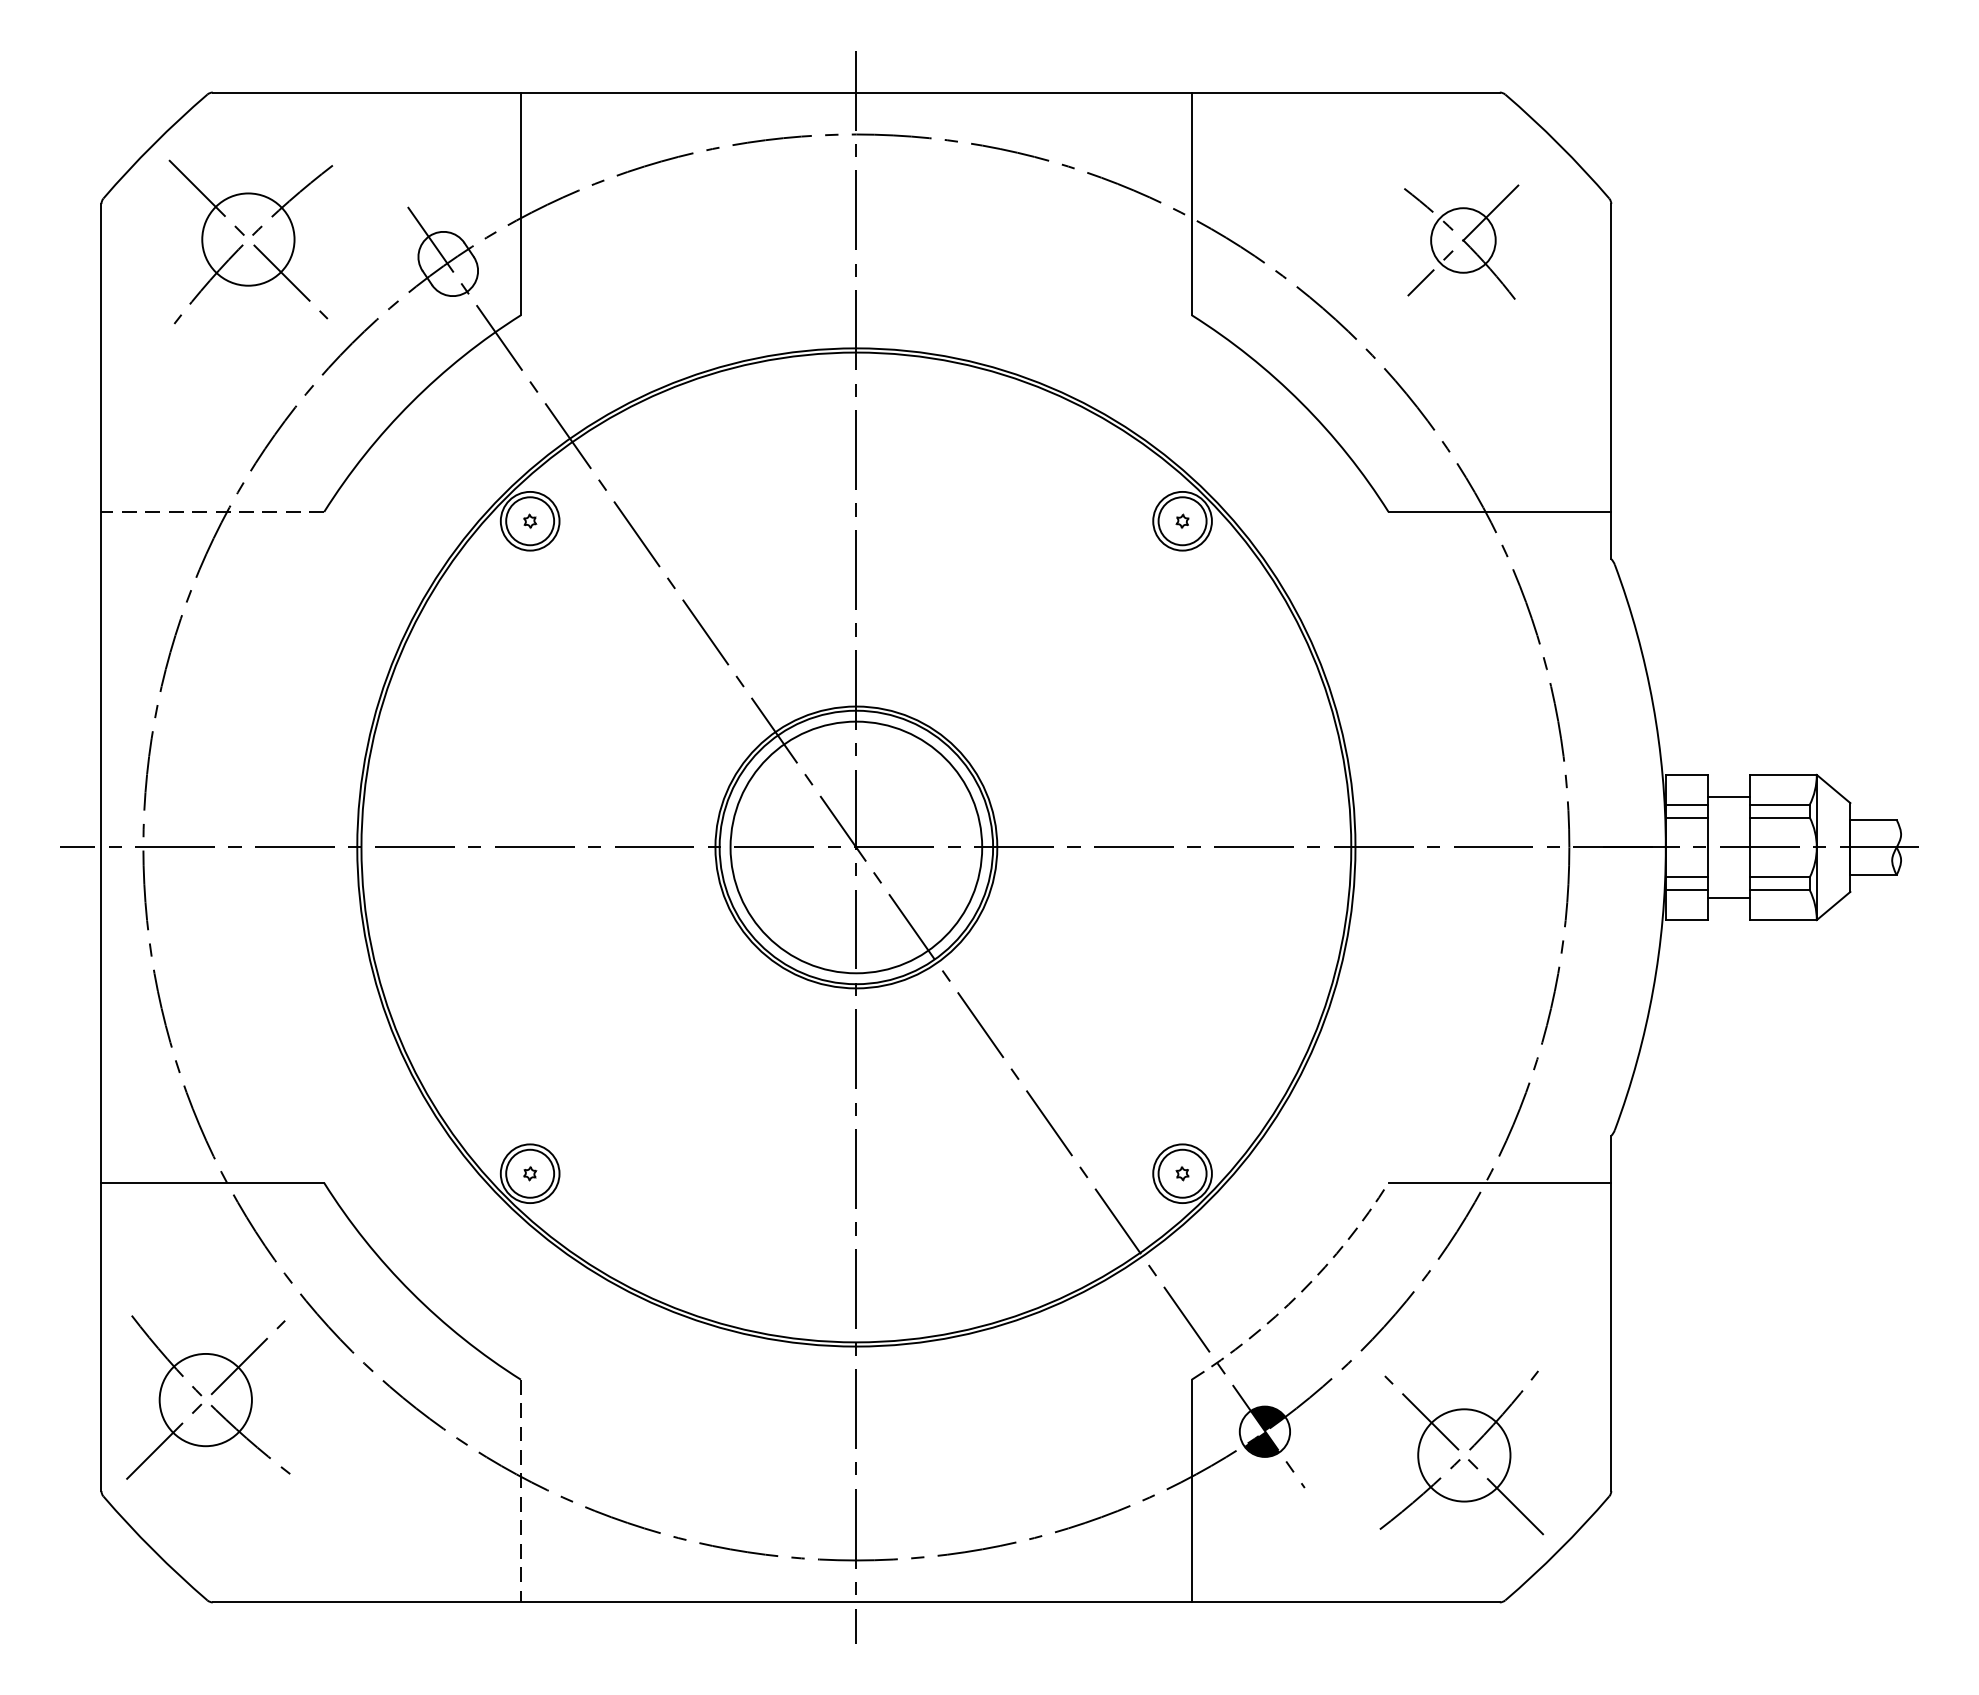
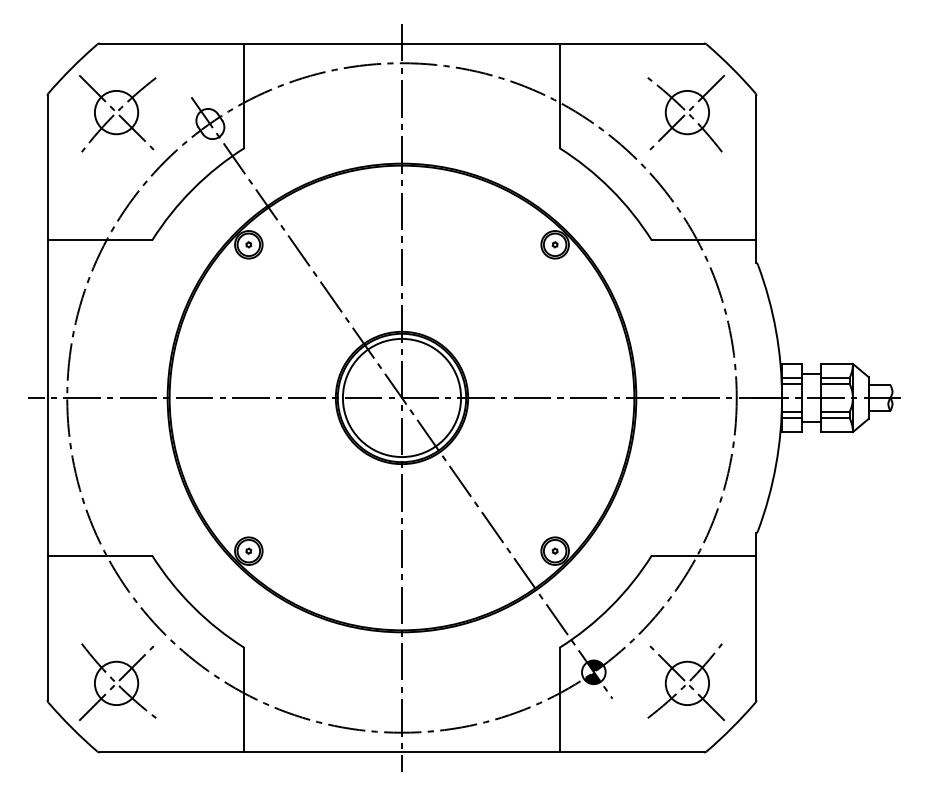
part: (1460, 241) -> (685, 113), size x1.43
line: (212, 512) -> (99, 240), dashed -> solid
arc: (1300, 1291) -> (610, 606), dashed -> solid
part: (207, 1395) -> (117, 681), moved
line: (520, 1491) -> (244, 700), dashed -> solid

